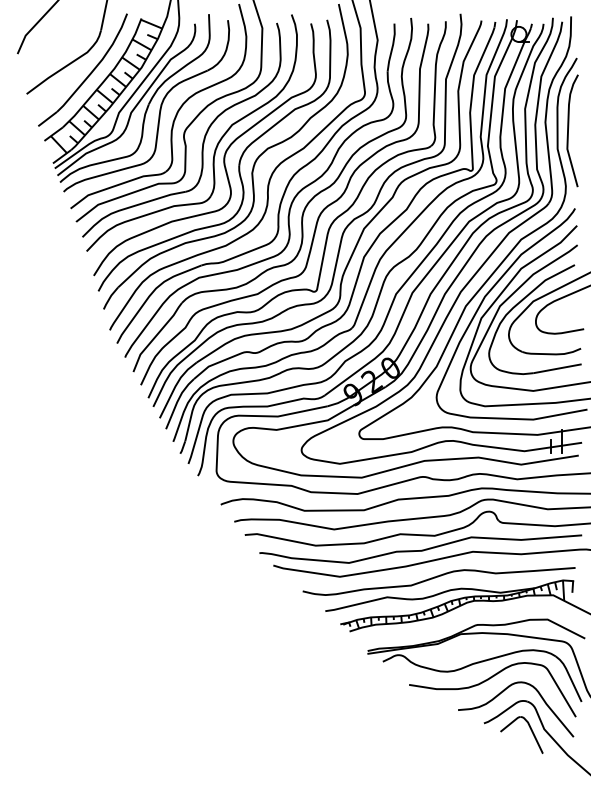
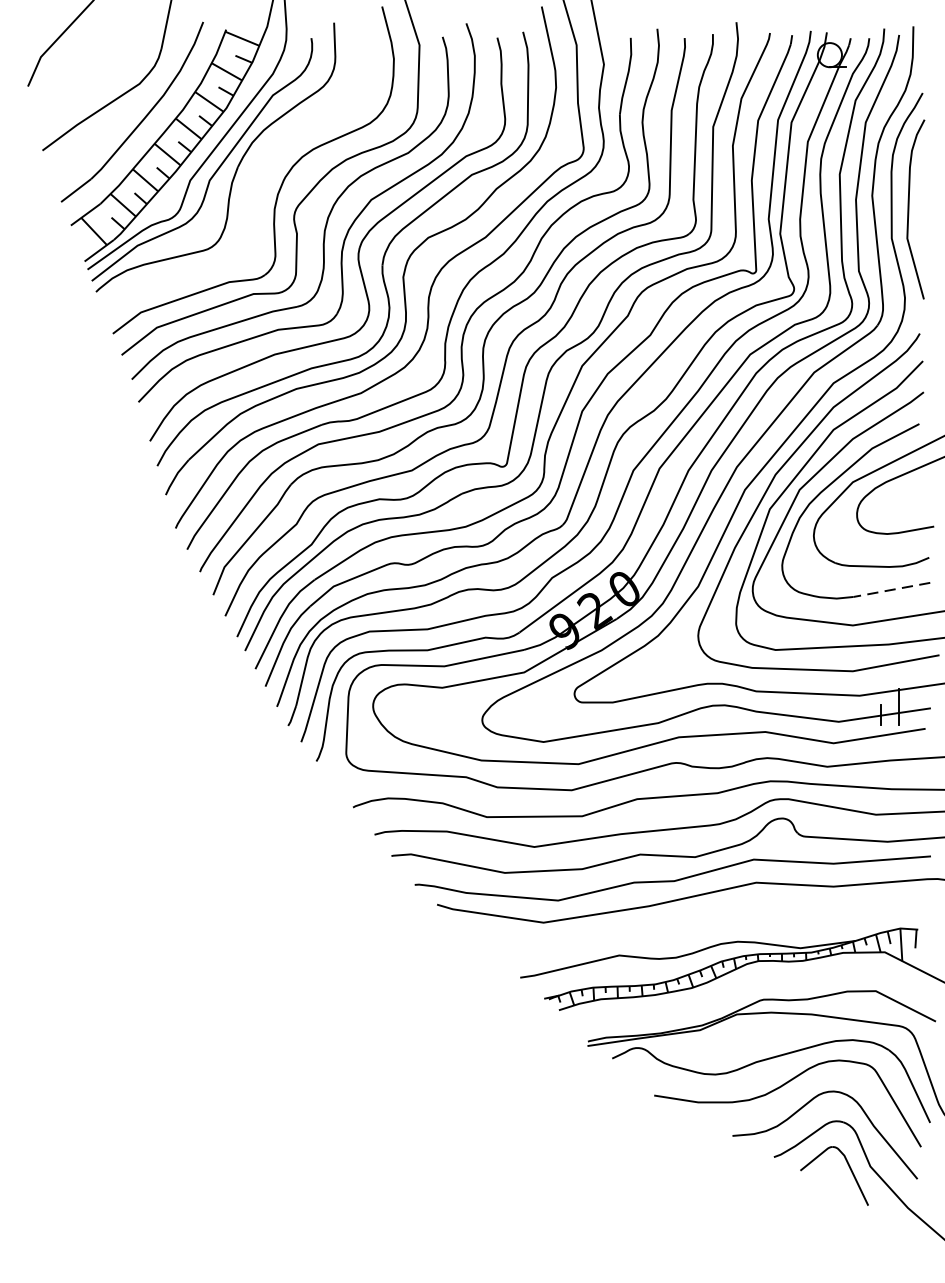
part: (159, 108) -> (254, 173), removed
line: (557, 368) -> (891, 589), solid -> dashed
curve: (438, 577) -> (701, 923), removed

